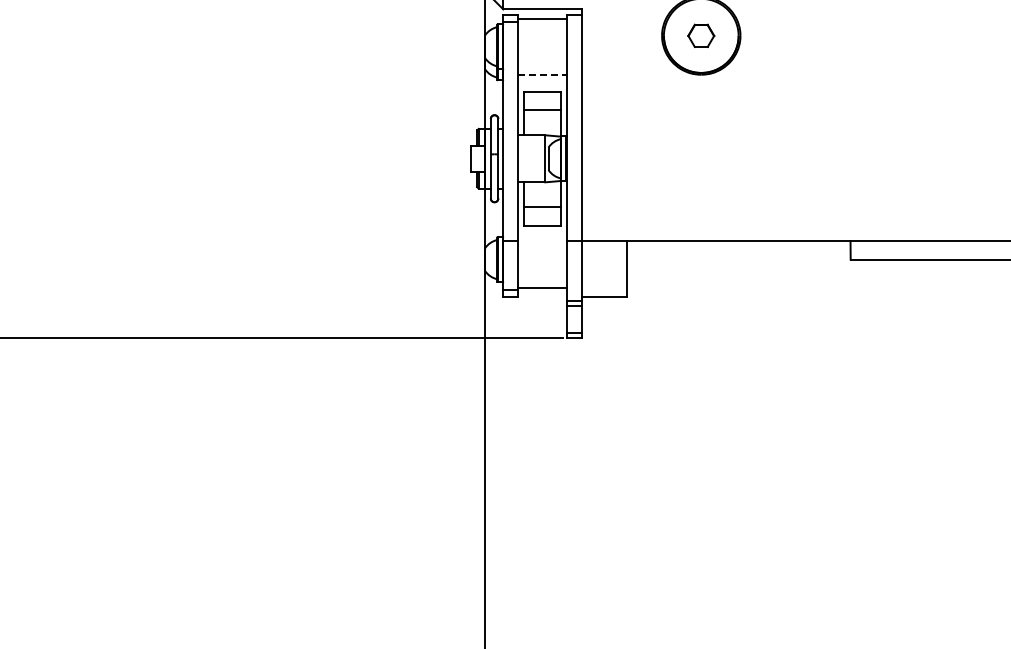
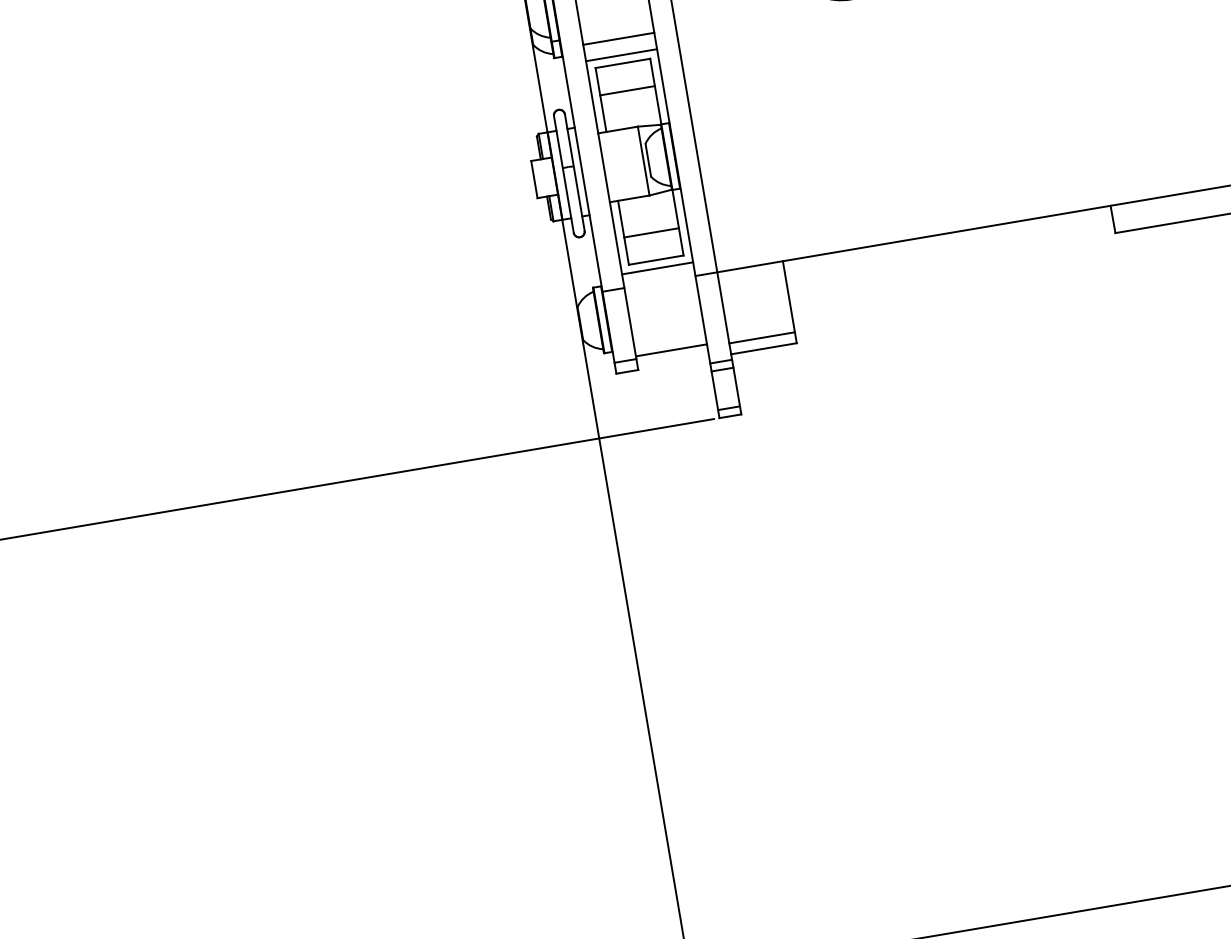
line: (543, 74) -> (620, 38), dashed -> solid
line: (542, 85) -> (621, 54), added
line: (542, 231) -> (657, 268), added
line: (603, 289) -> (761, 337), added

